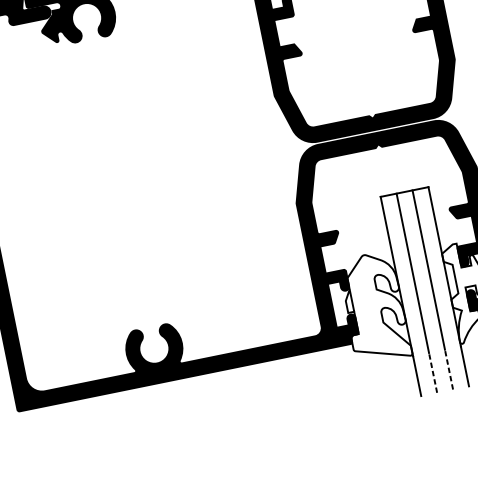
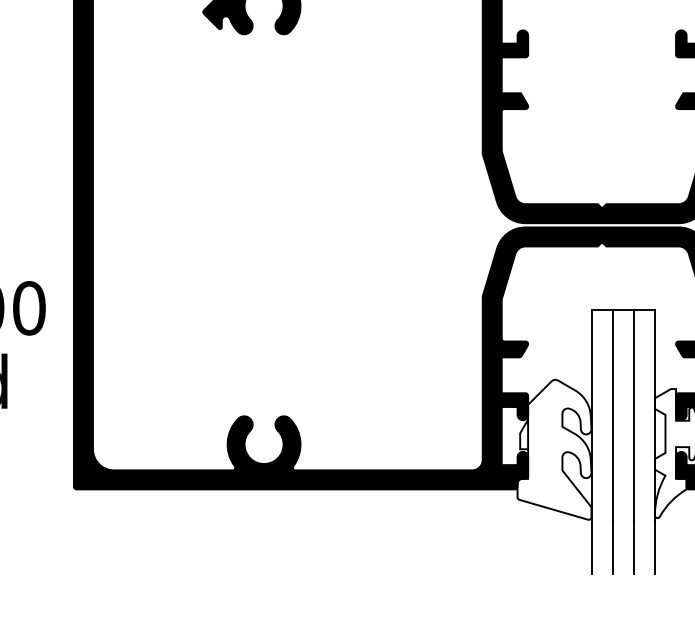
line: (448, 369) -> (633, 547), dashed -> solid
line: (432, 372) -> (612, 547), dashed -> solid

